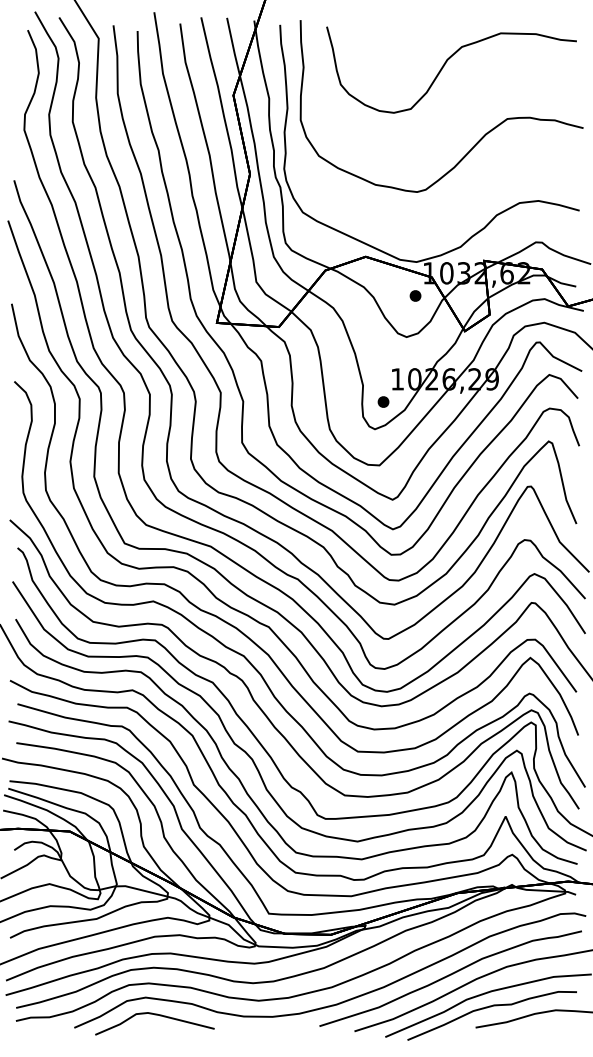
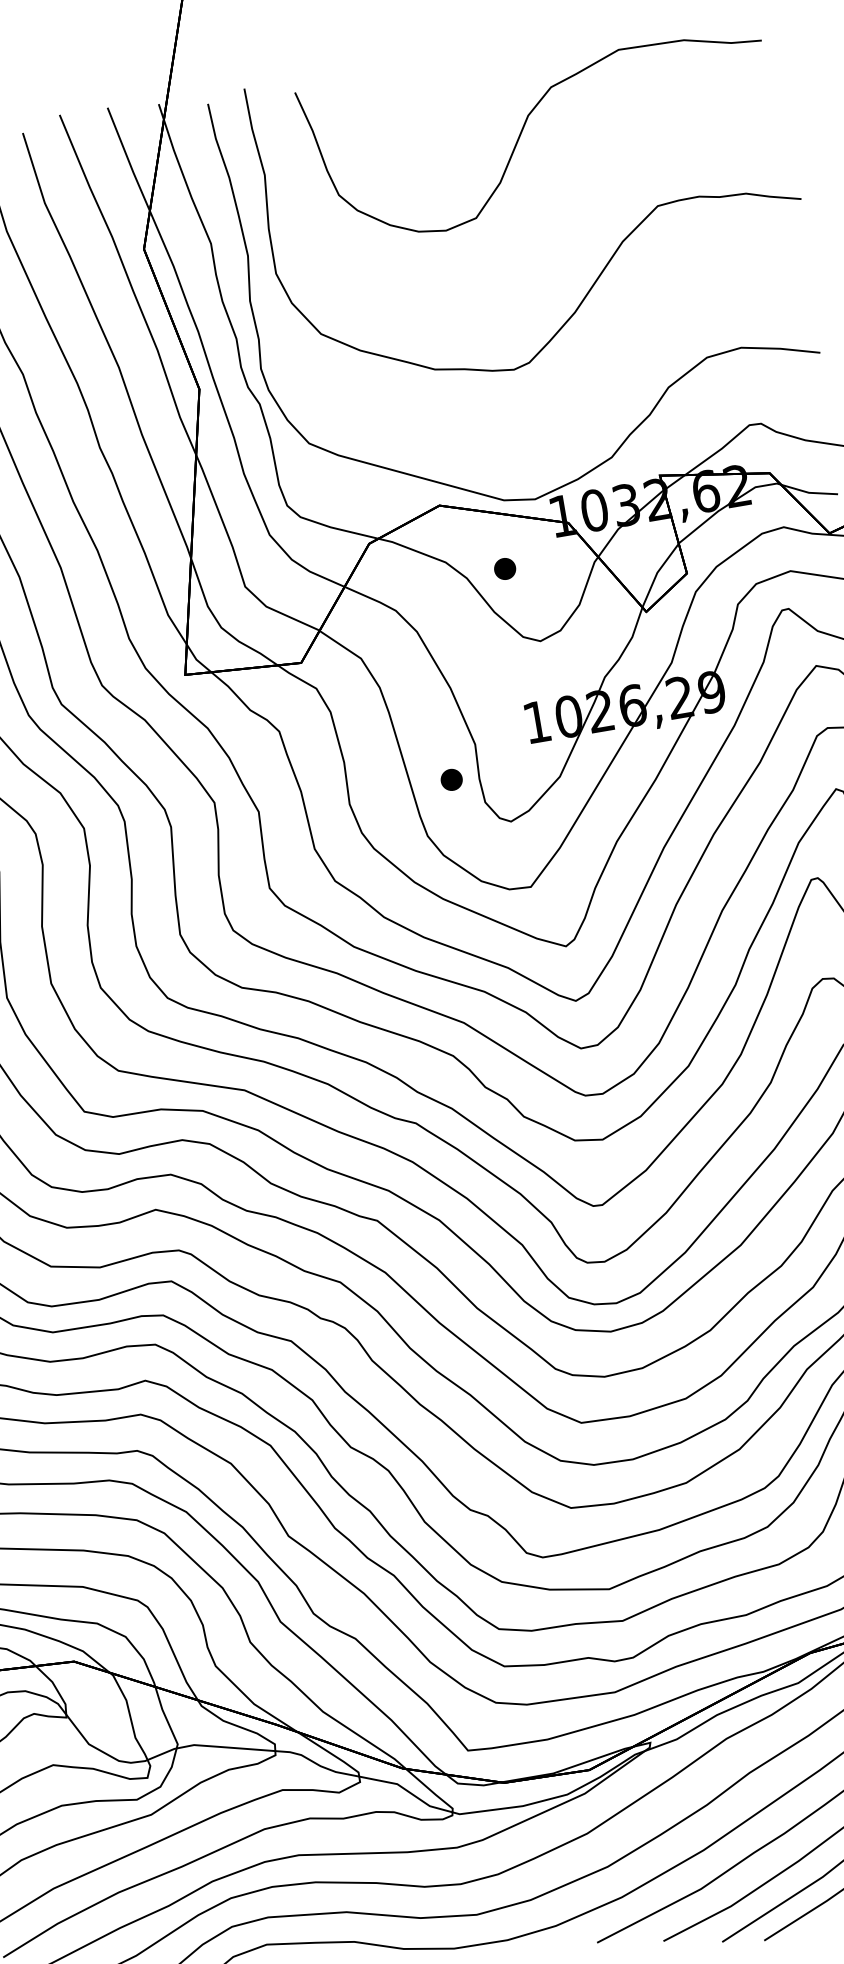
part: (415, 295) -> (504, 568), moved
part: (383, 401) -> (451, 778), moved

